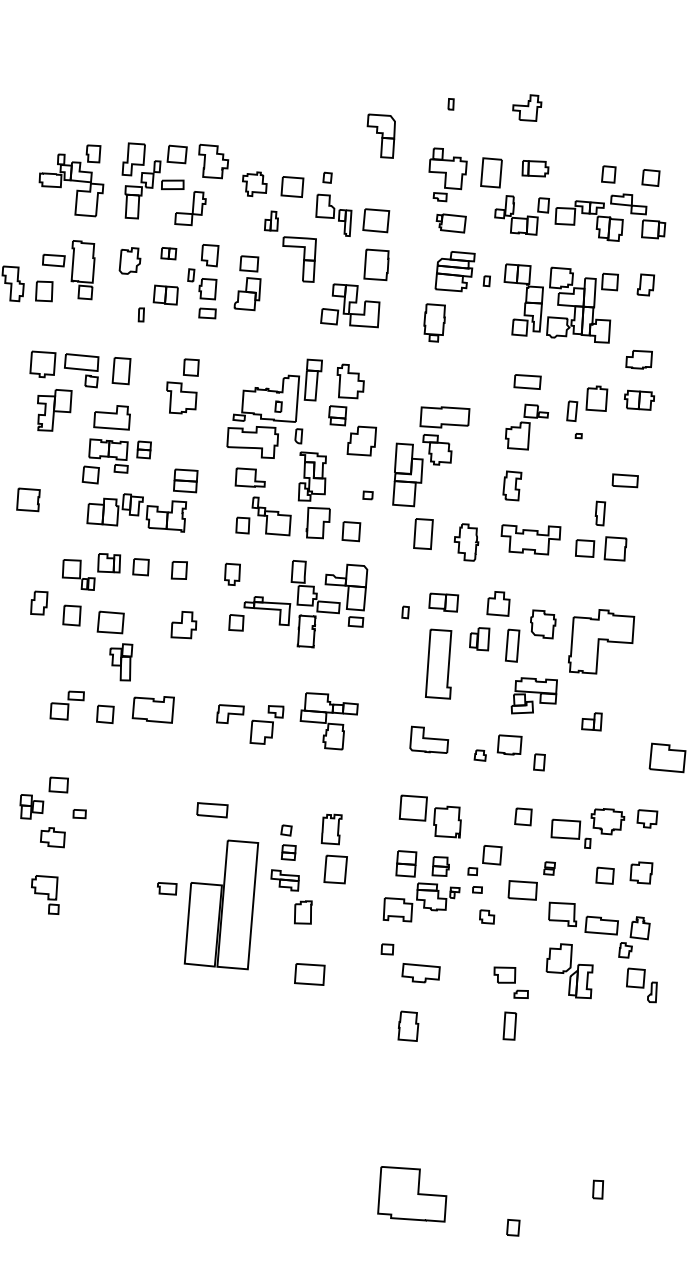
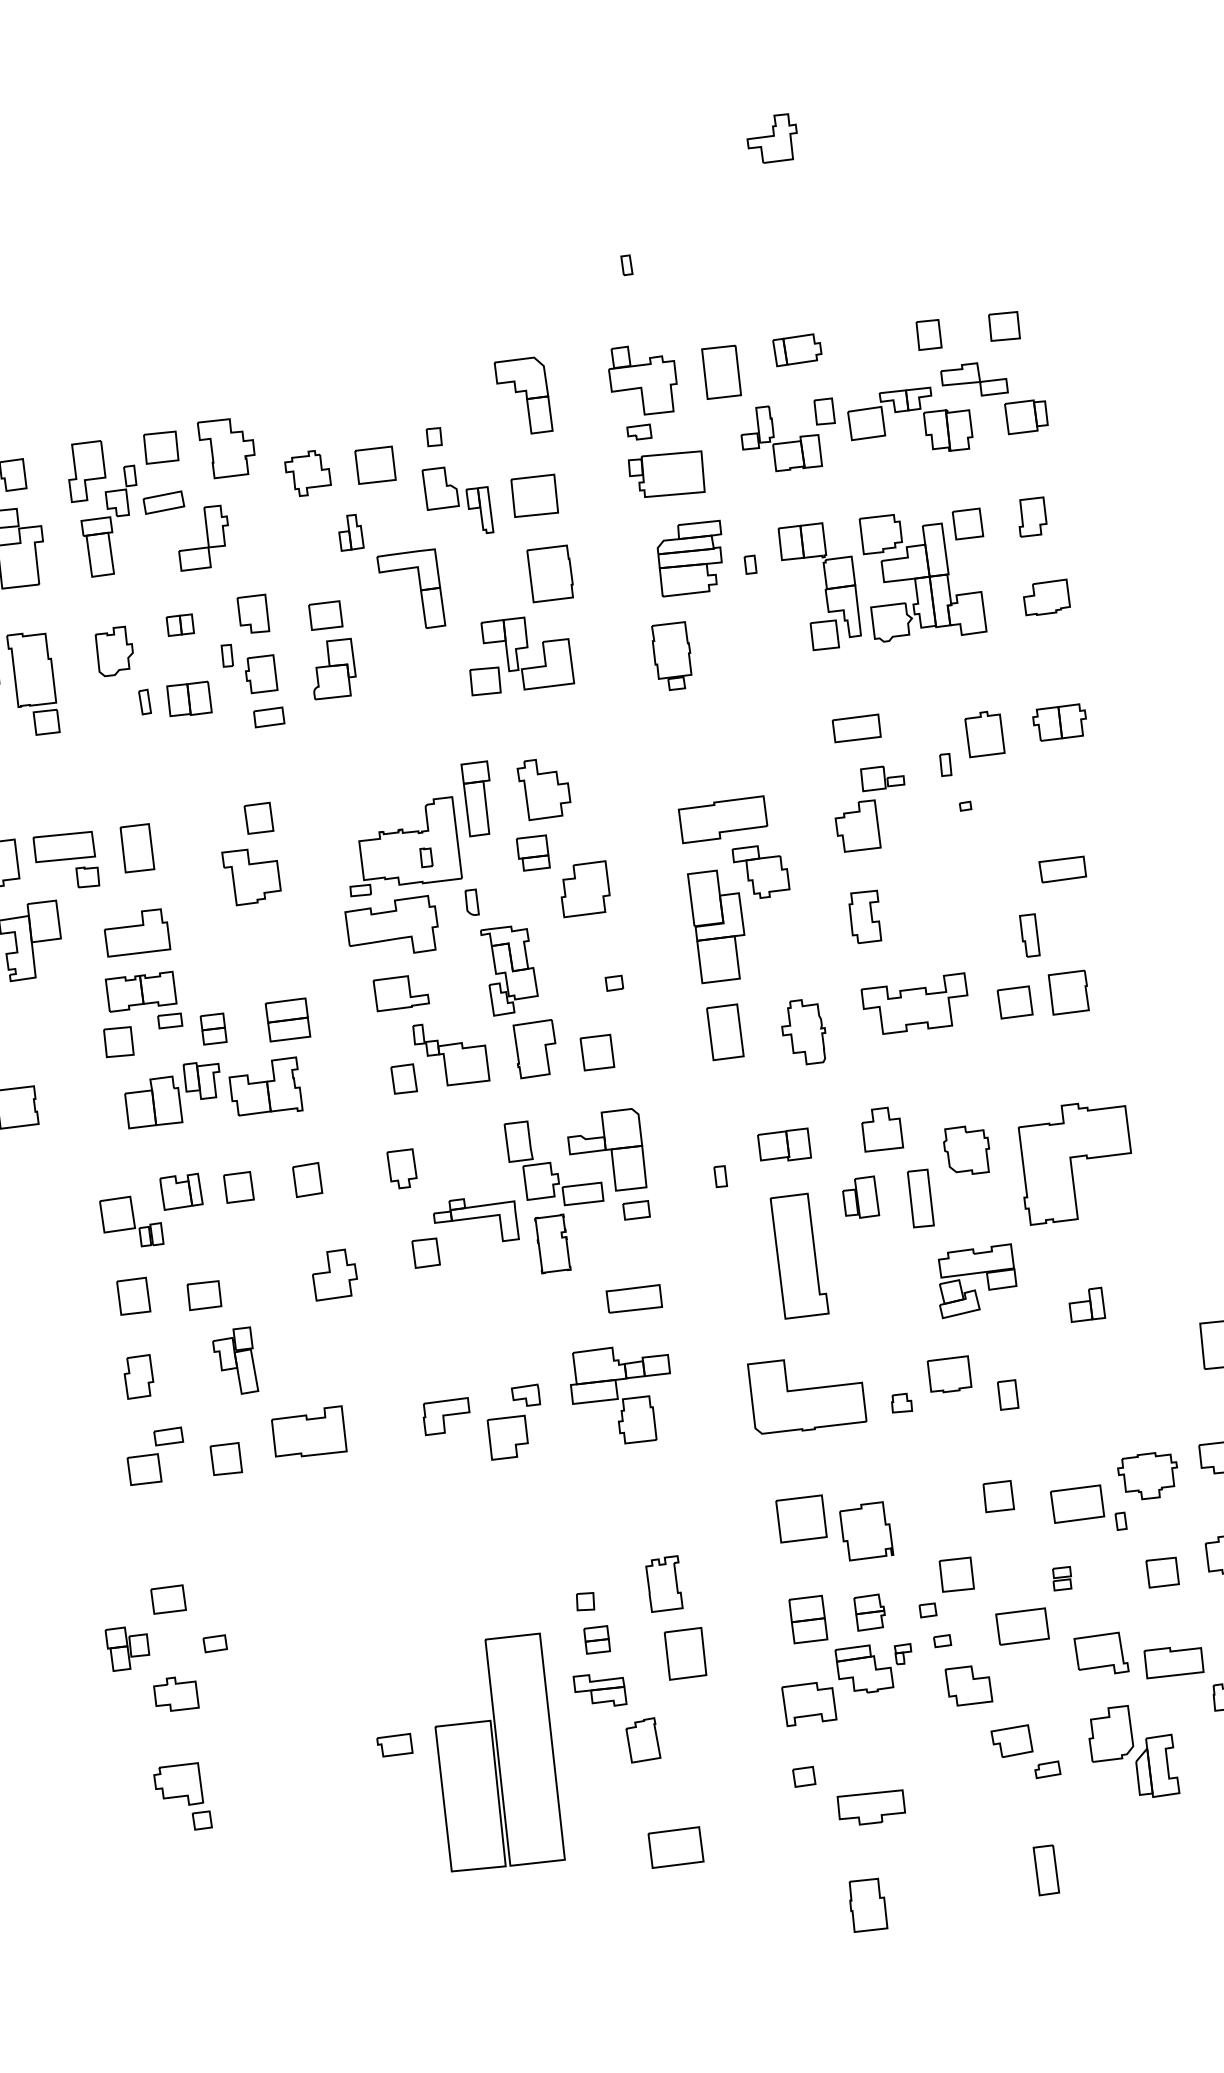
part: (527, 107) -> (773, 138), moved
part: (380, 135) -> (522, 395), moved
part: (451, 223) -> (668, 475), size x1.43
part: (140, 314) -> (143, 701), moved
part: (638, 359) -> (1045, 597), moved
part: (572, 411) -> (946, 765), size x0.62
part: (143, 449) -> (212, 1028), moved
part: (422, 470) -> (742, 912), moved
part: (39, 602) -> (139, 1375), moved
part: (110, 622) -> (203, 1295), size x0.71
part: (428, 739) -> (804, 1392), size x1.67
part: (212, 810) -> (634, 1299), moved
part: (486, 916) -> (967, 1684), size x1.67
part: (510, 982) -> (1024, 1752), moved

